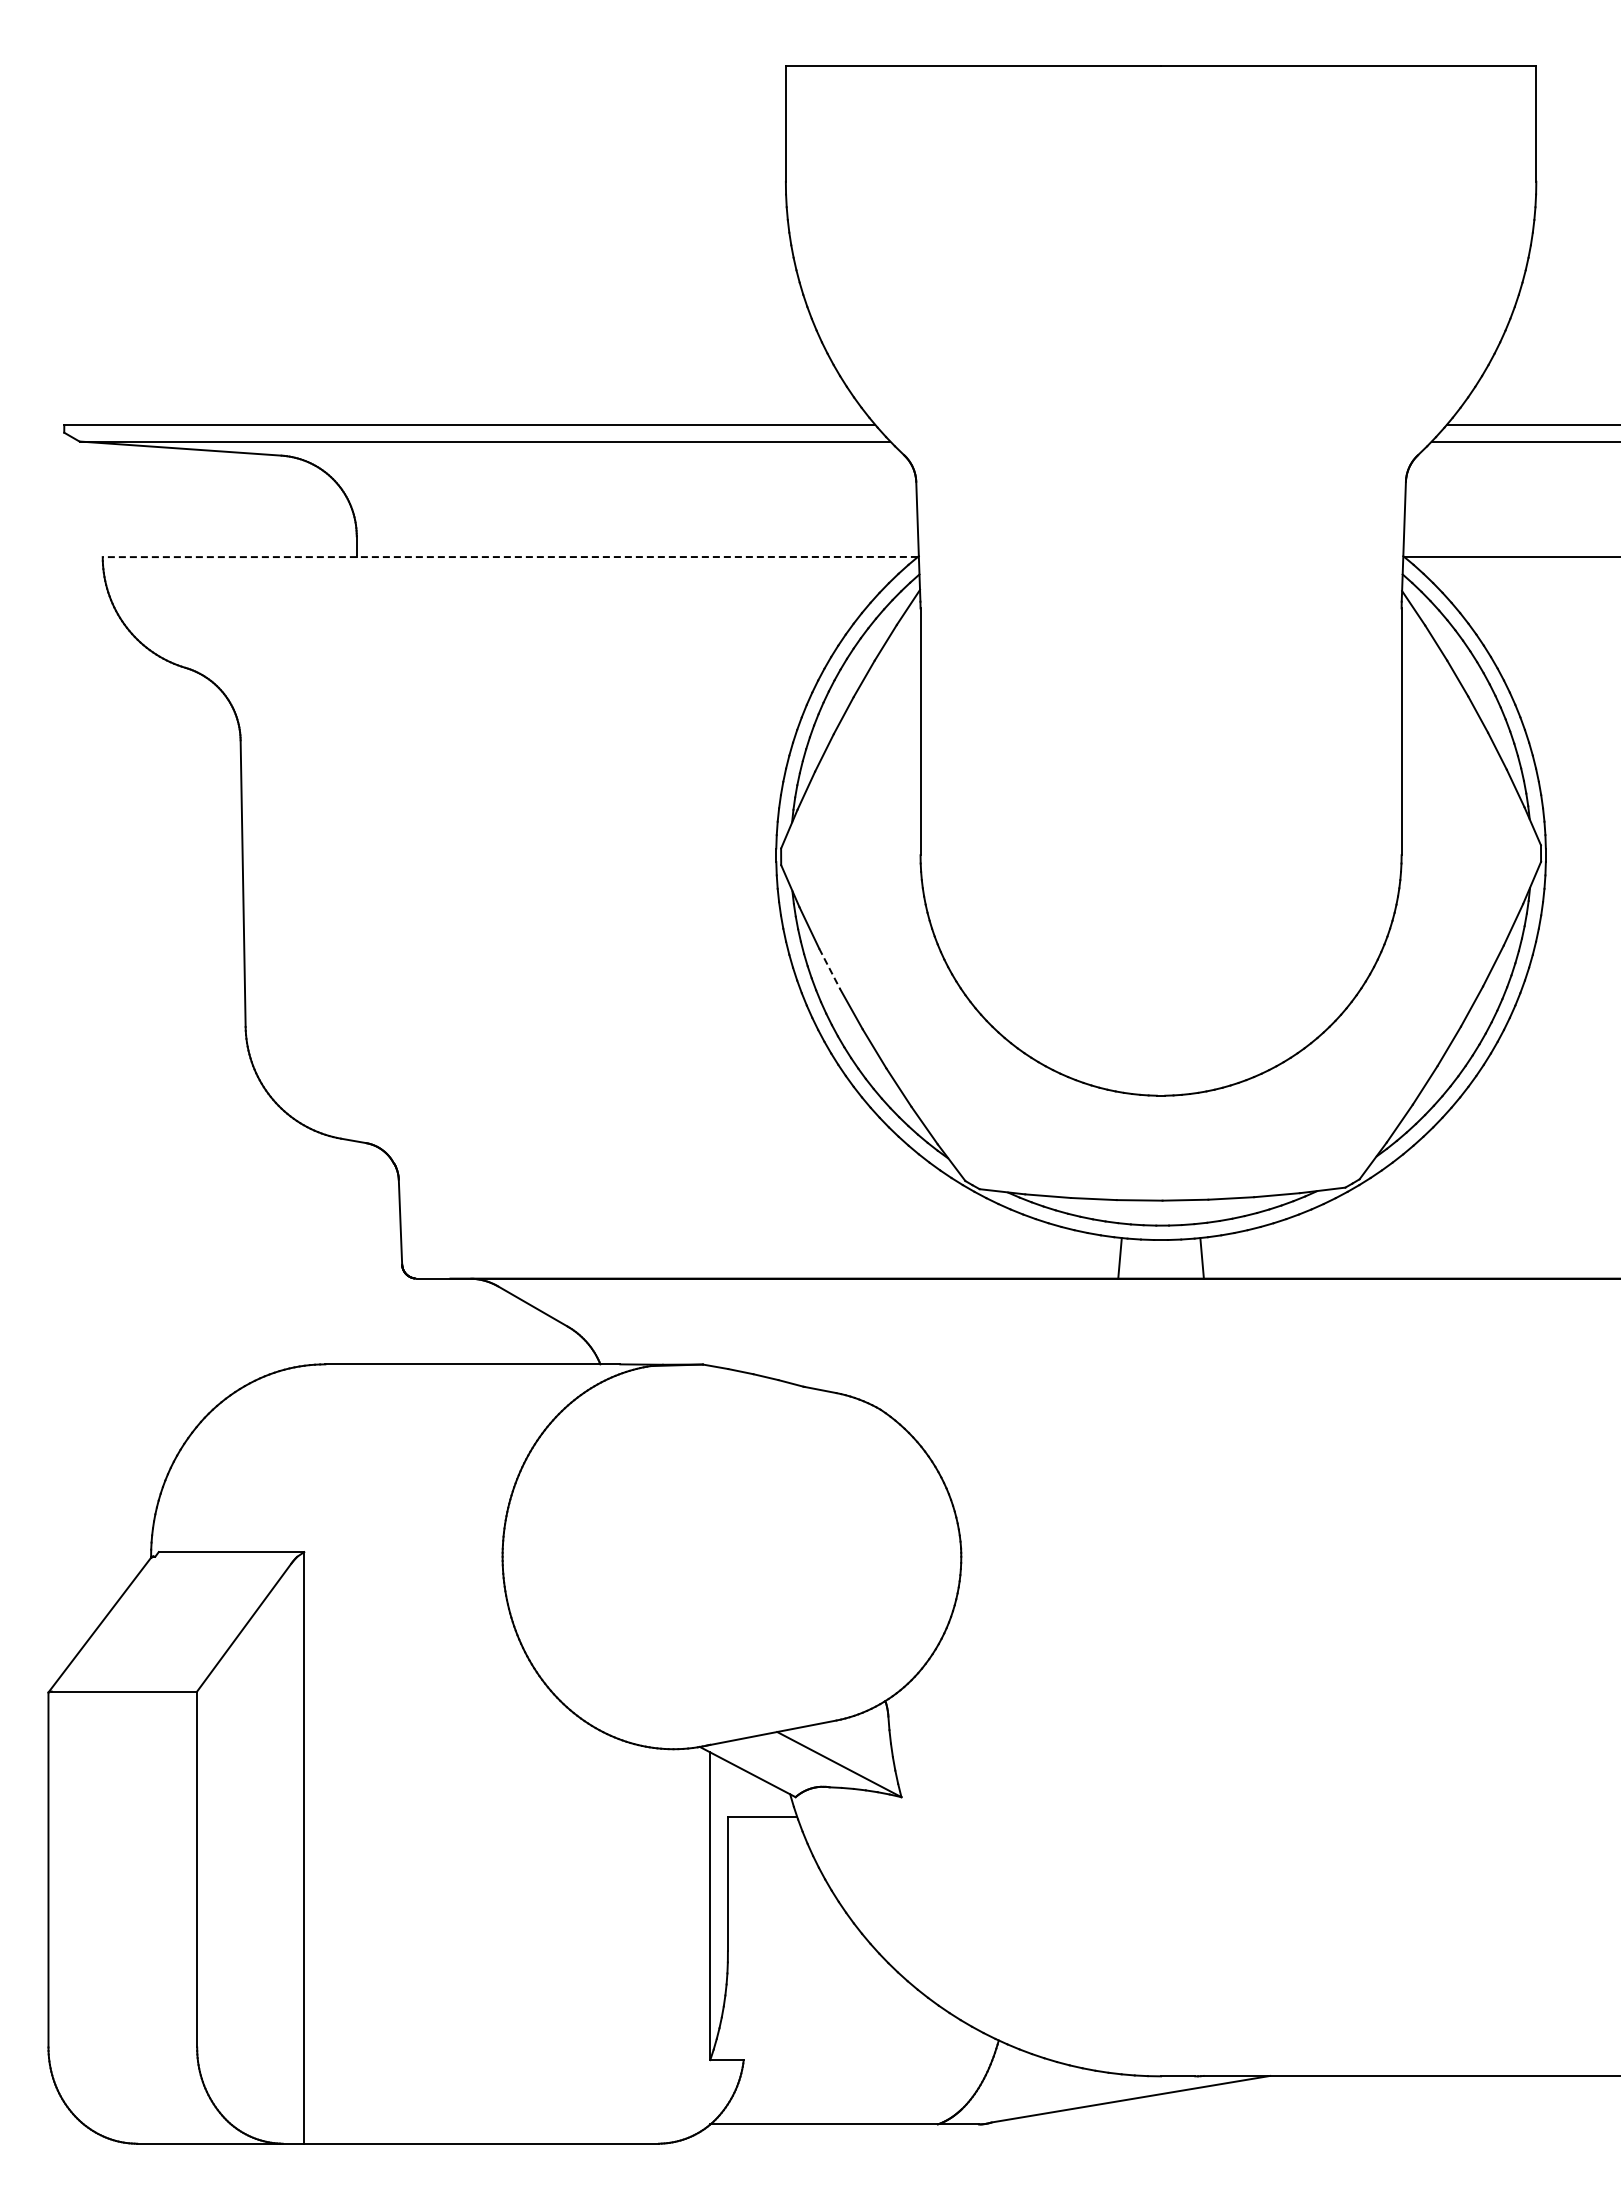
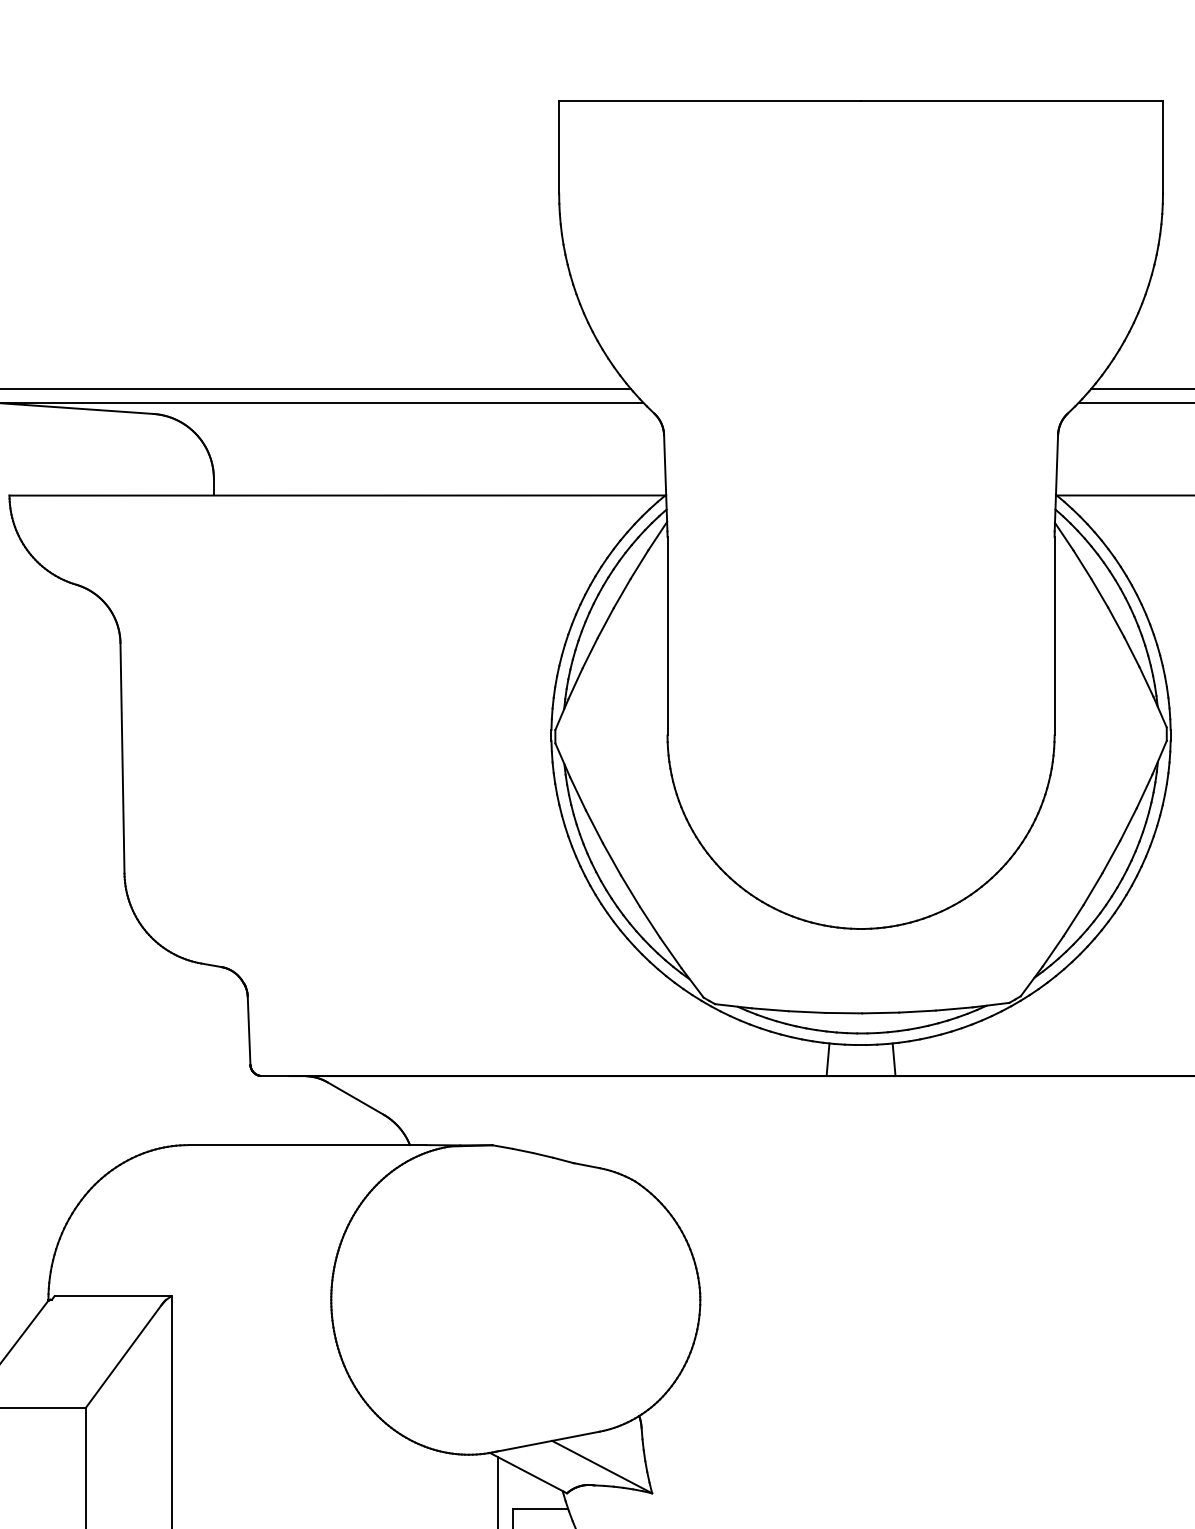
line: (510, 557) -> (337, 495), dashed -> solid
line: (829, 968) -> (594, 826), dashed -> solid

